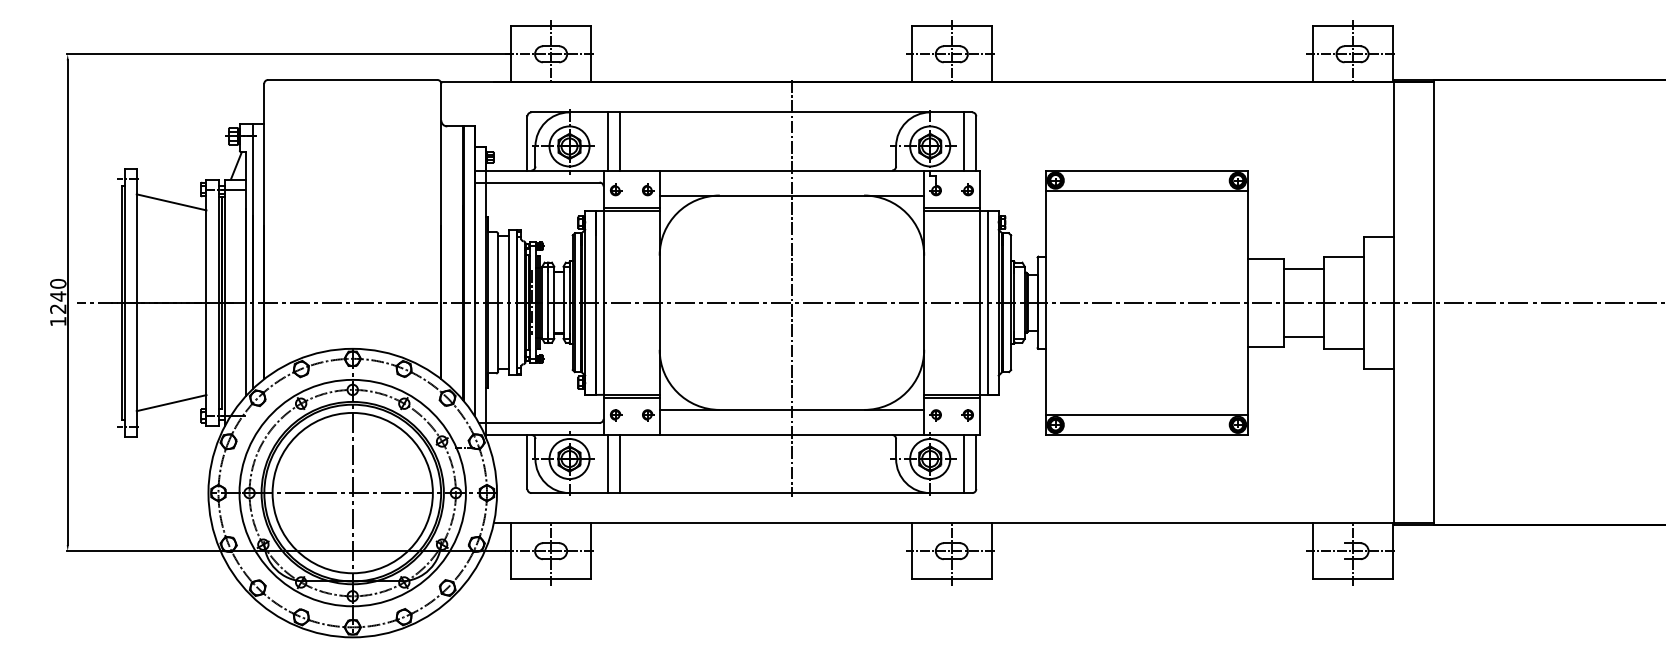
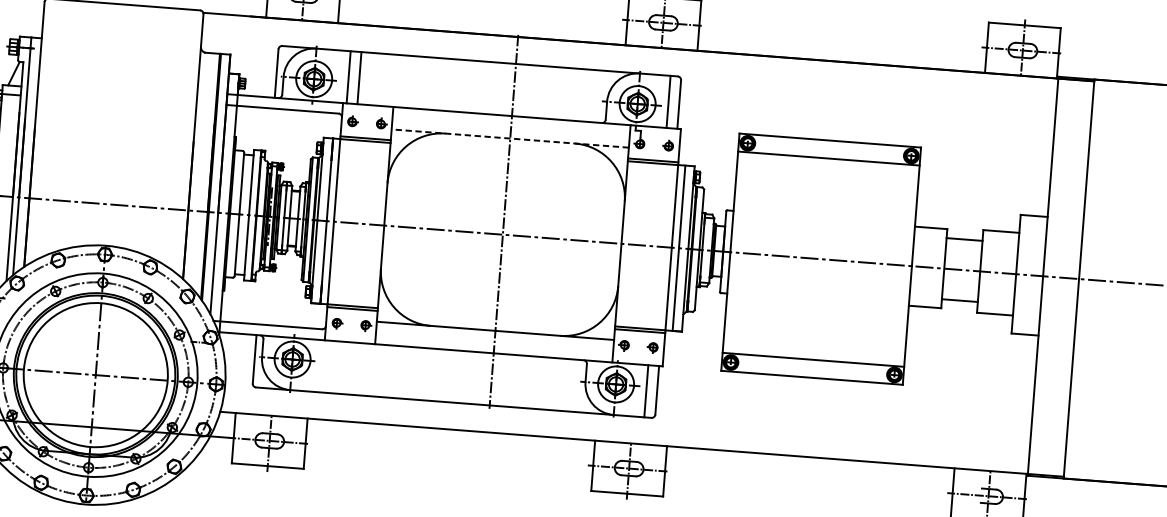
line: (791, 195) -> (509, 138), solid -> dashed
line: (607, 463) -> (326, 366), removed
line: (619, 463) -> (337, 366), removed

